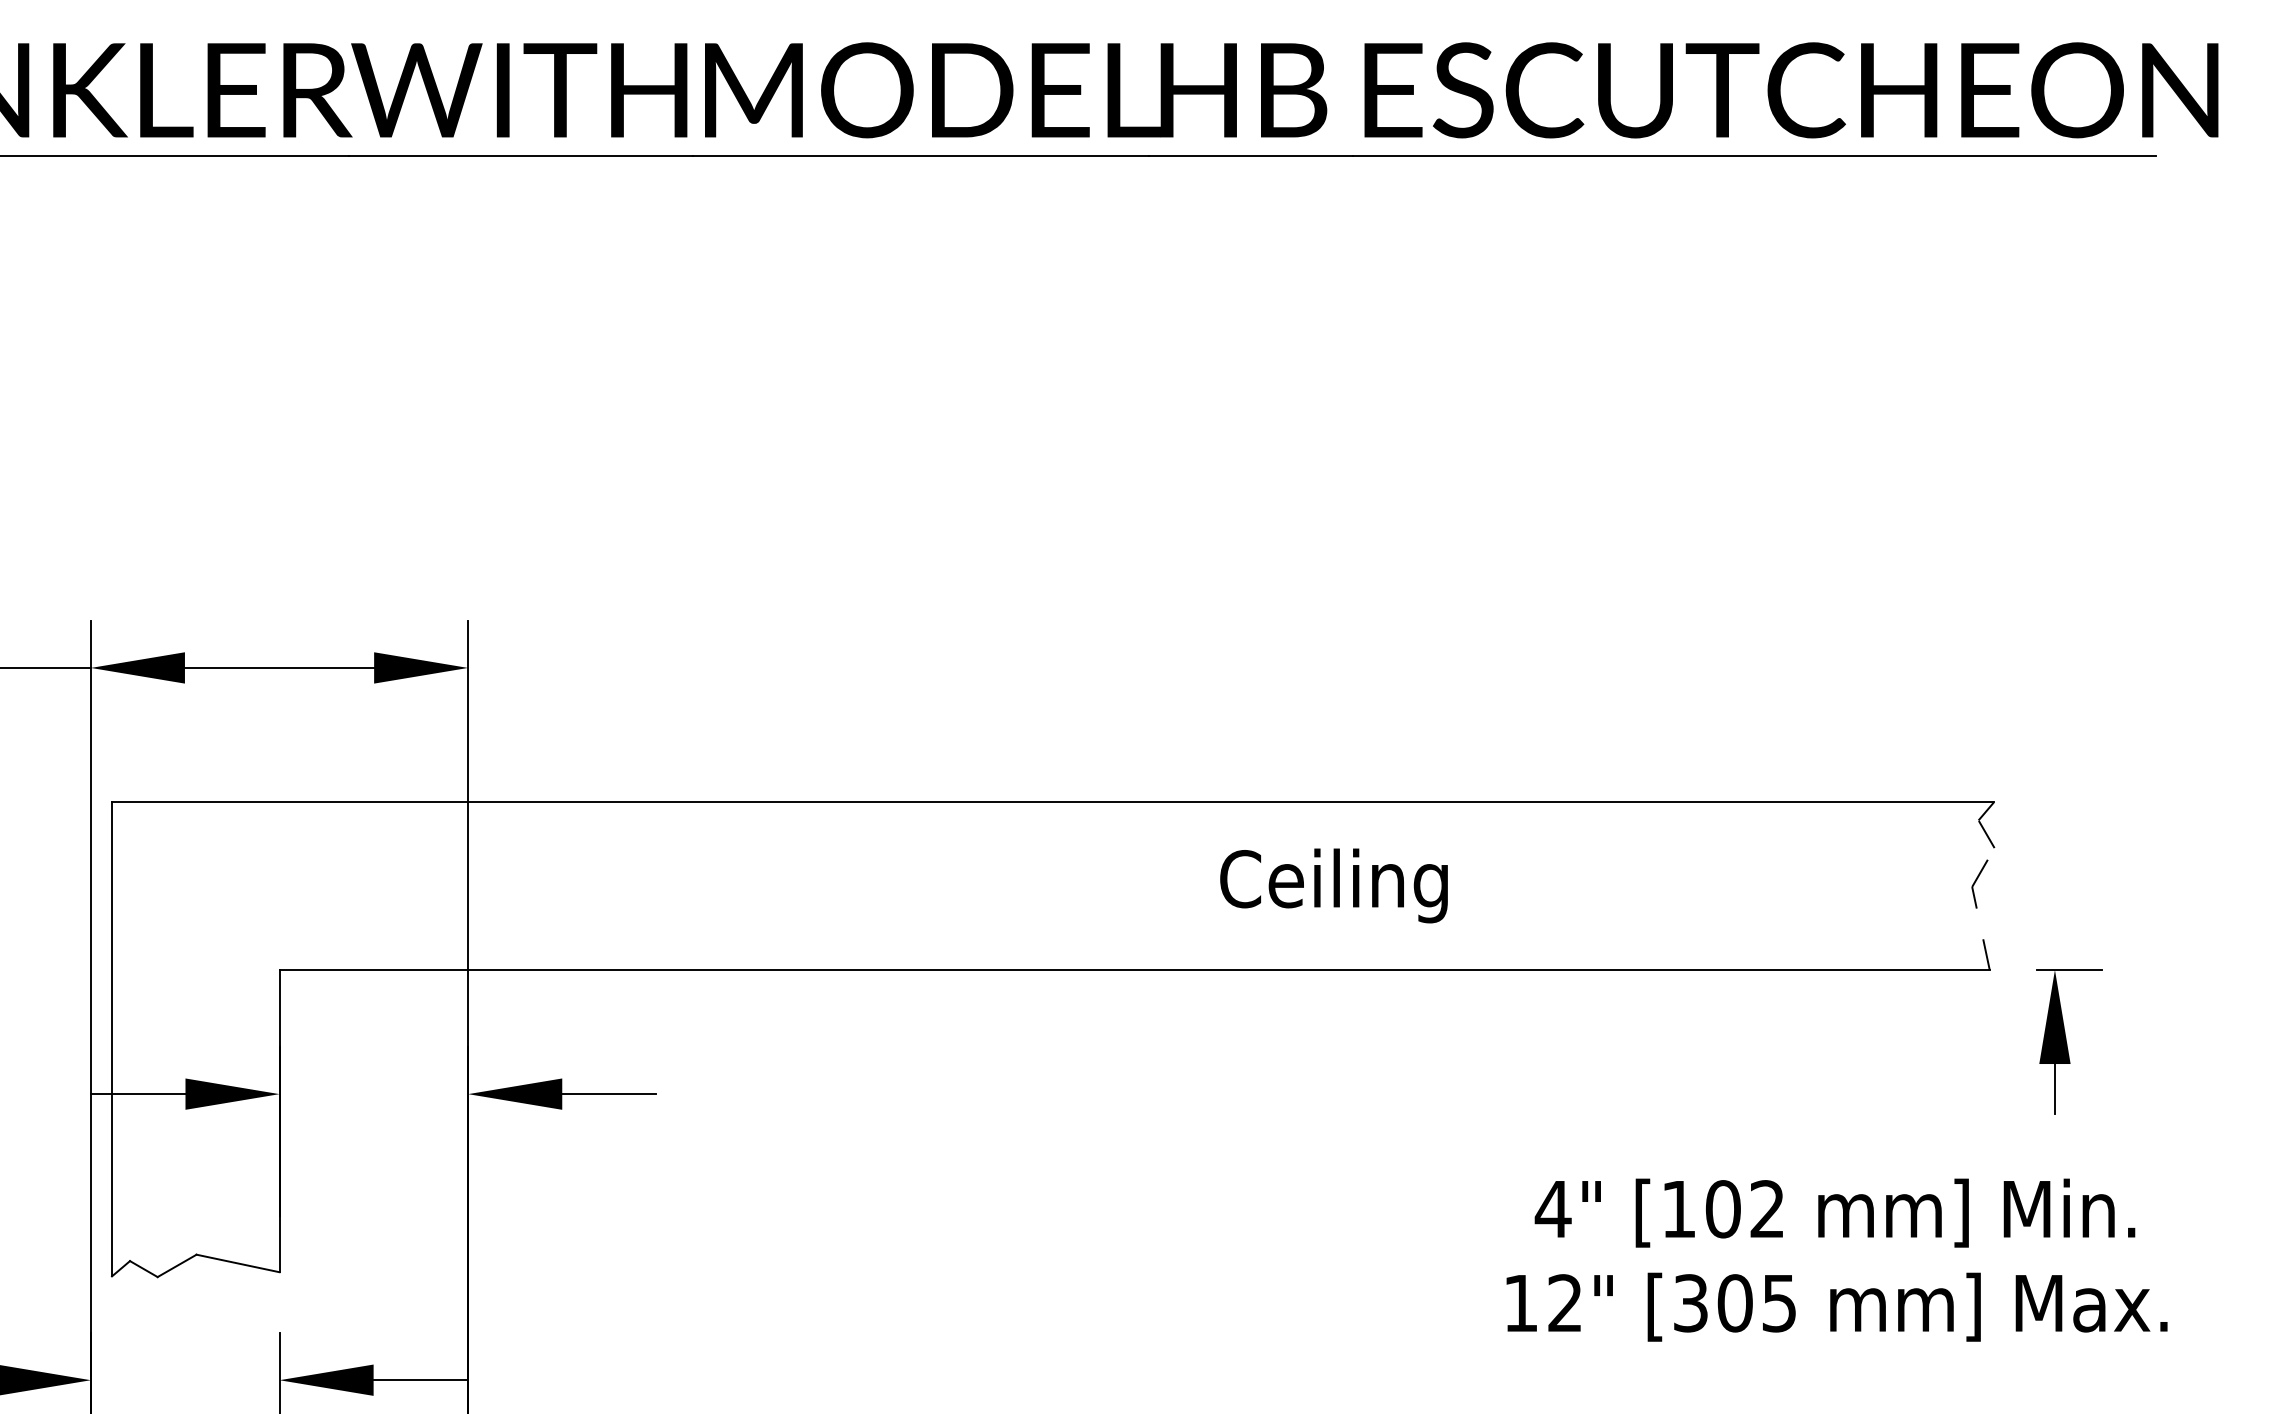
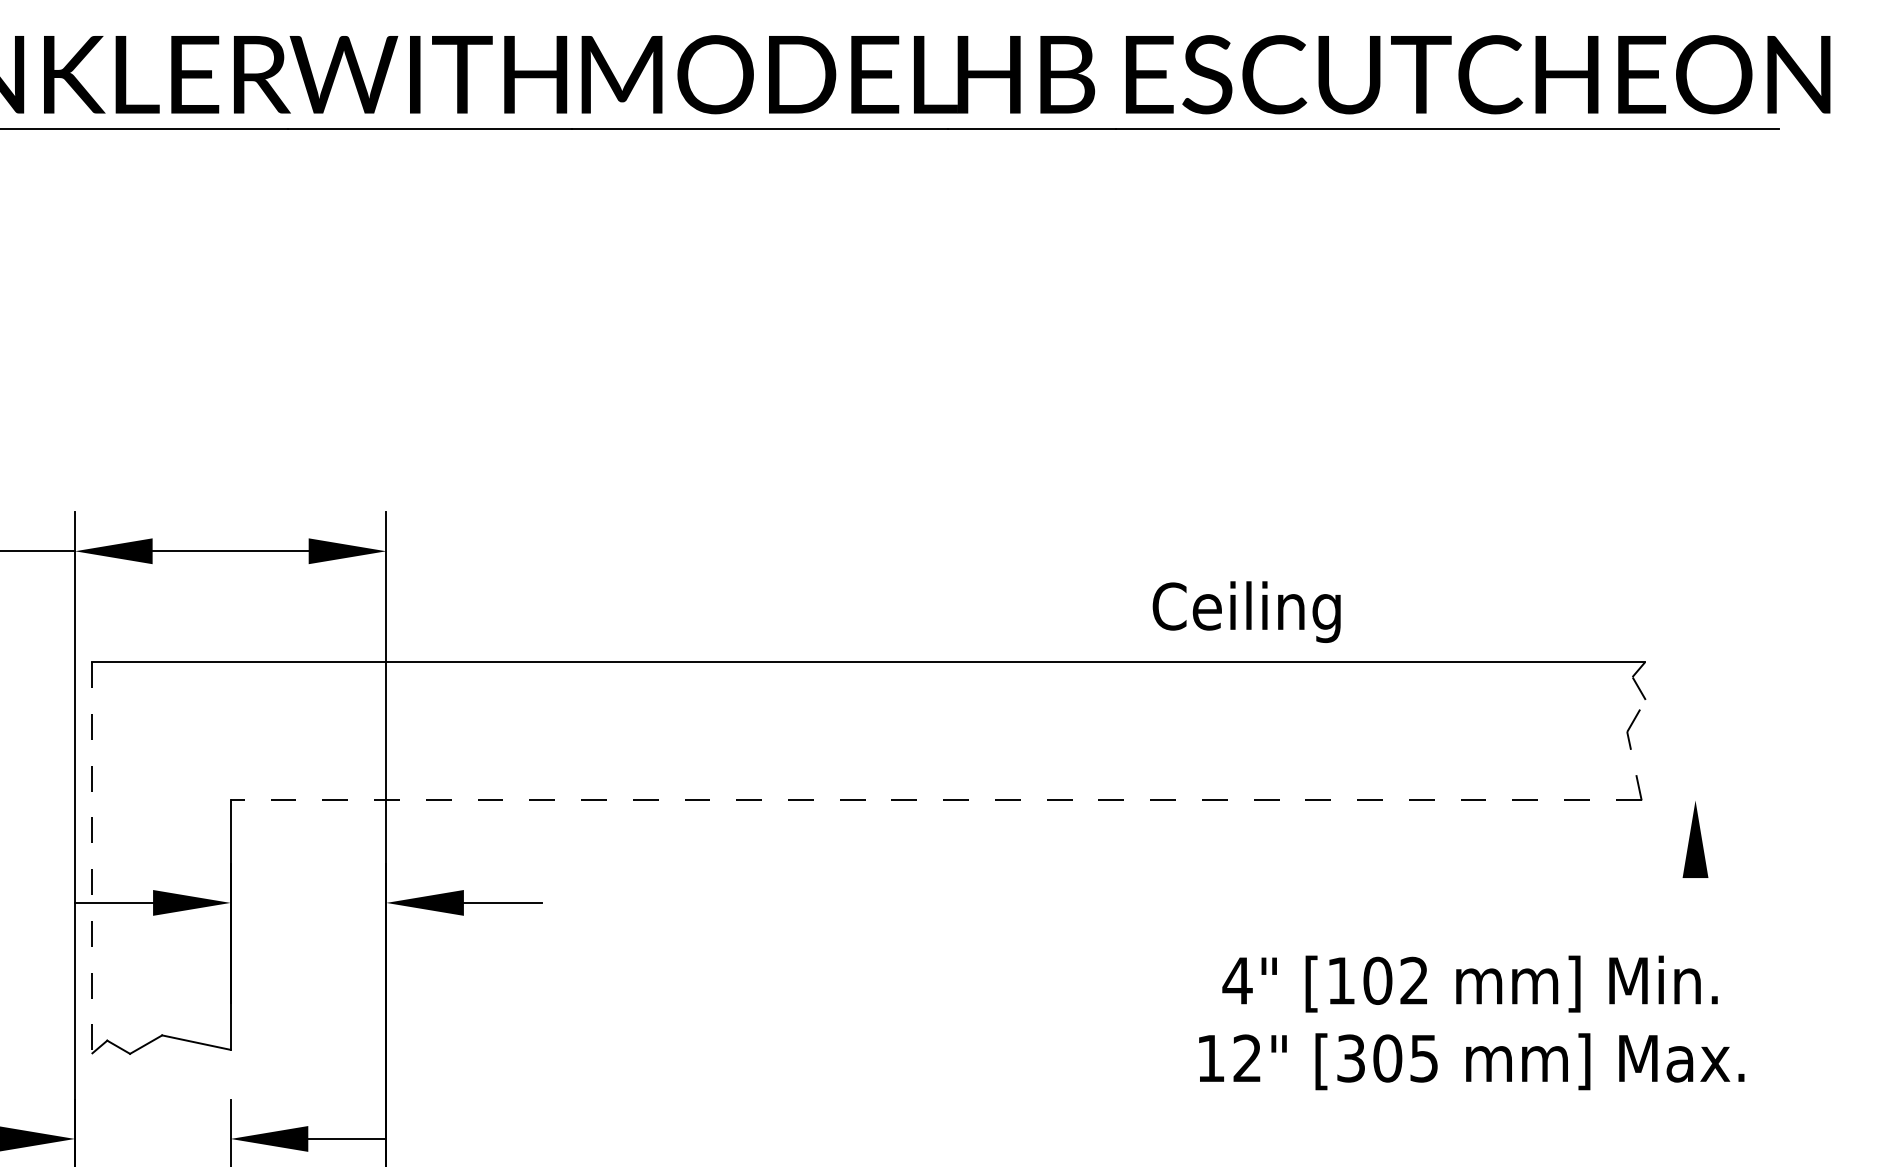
text: (1333, 885) -> (1246, 611), moved
line: (1135, 970) -> (936, 800), solid -> dashed
line: (2069, 970) -> (1707, 800), removed
line: (112, 1039) -> (92, 857), solid -> dashed
line: (2054, 1088) -> (1695, 898), removed
text: (1836, 1259) -> (1471, 1022), moved

